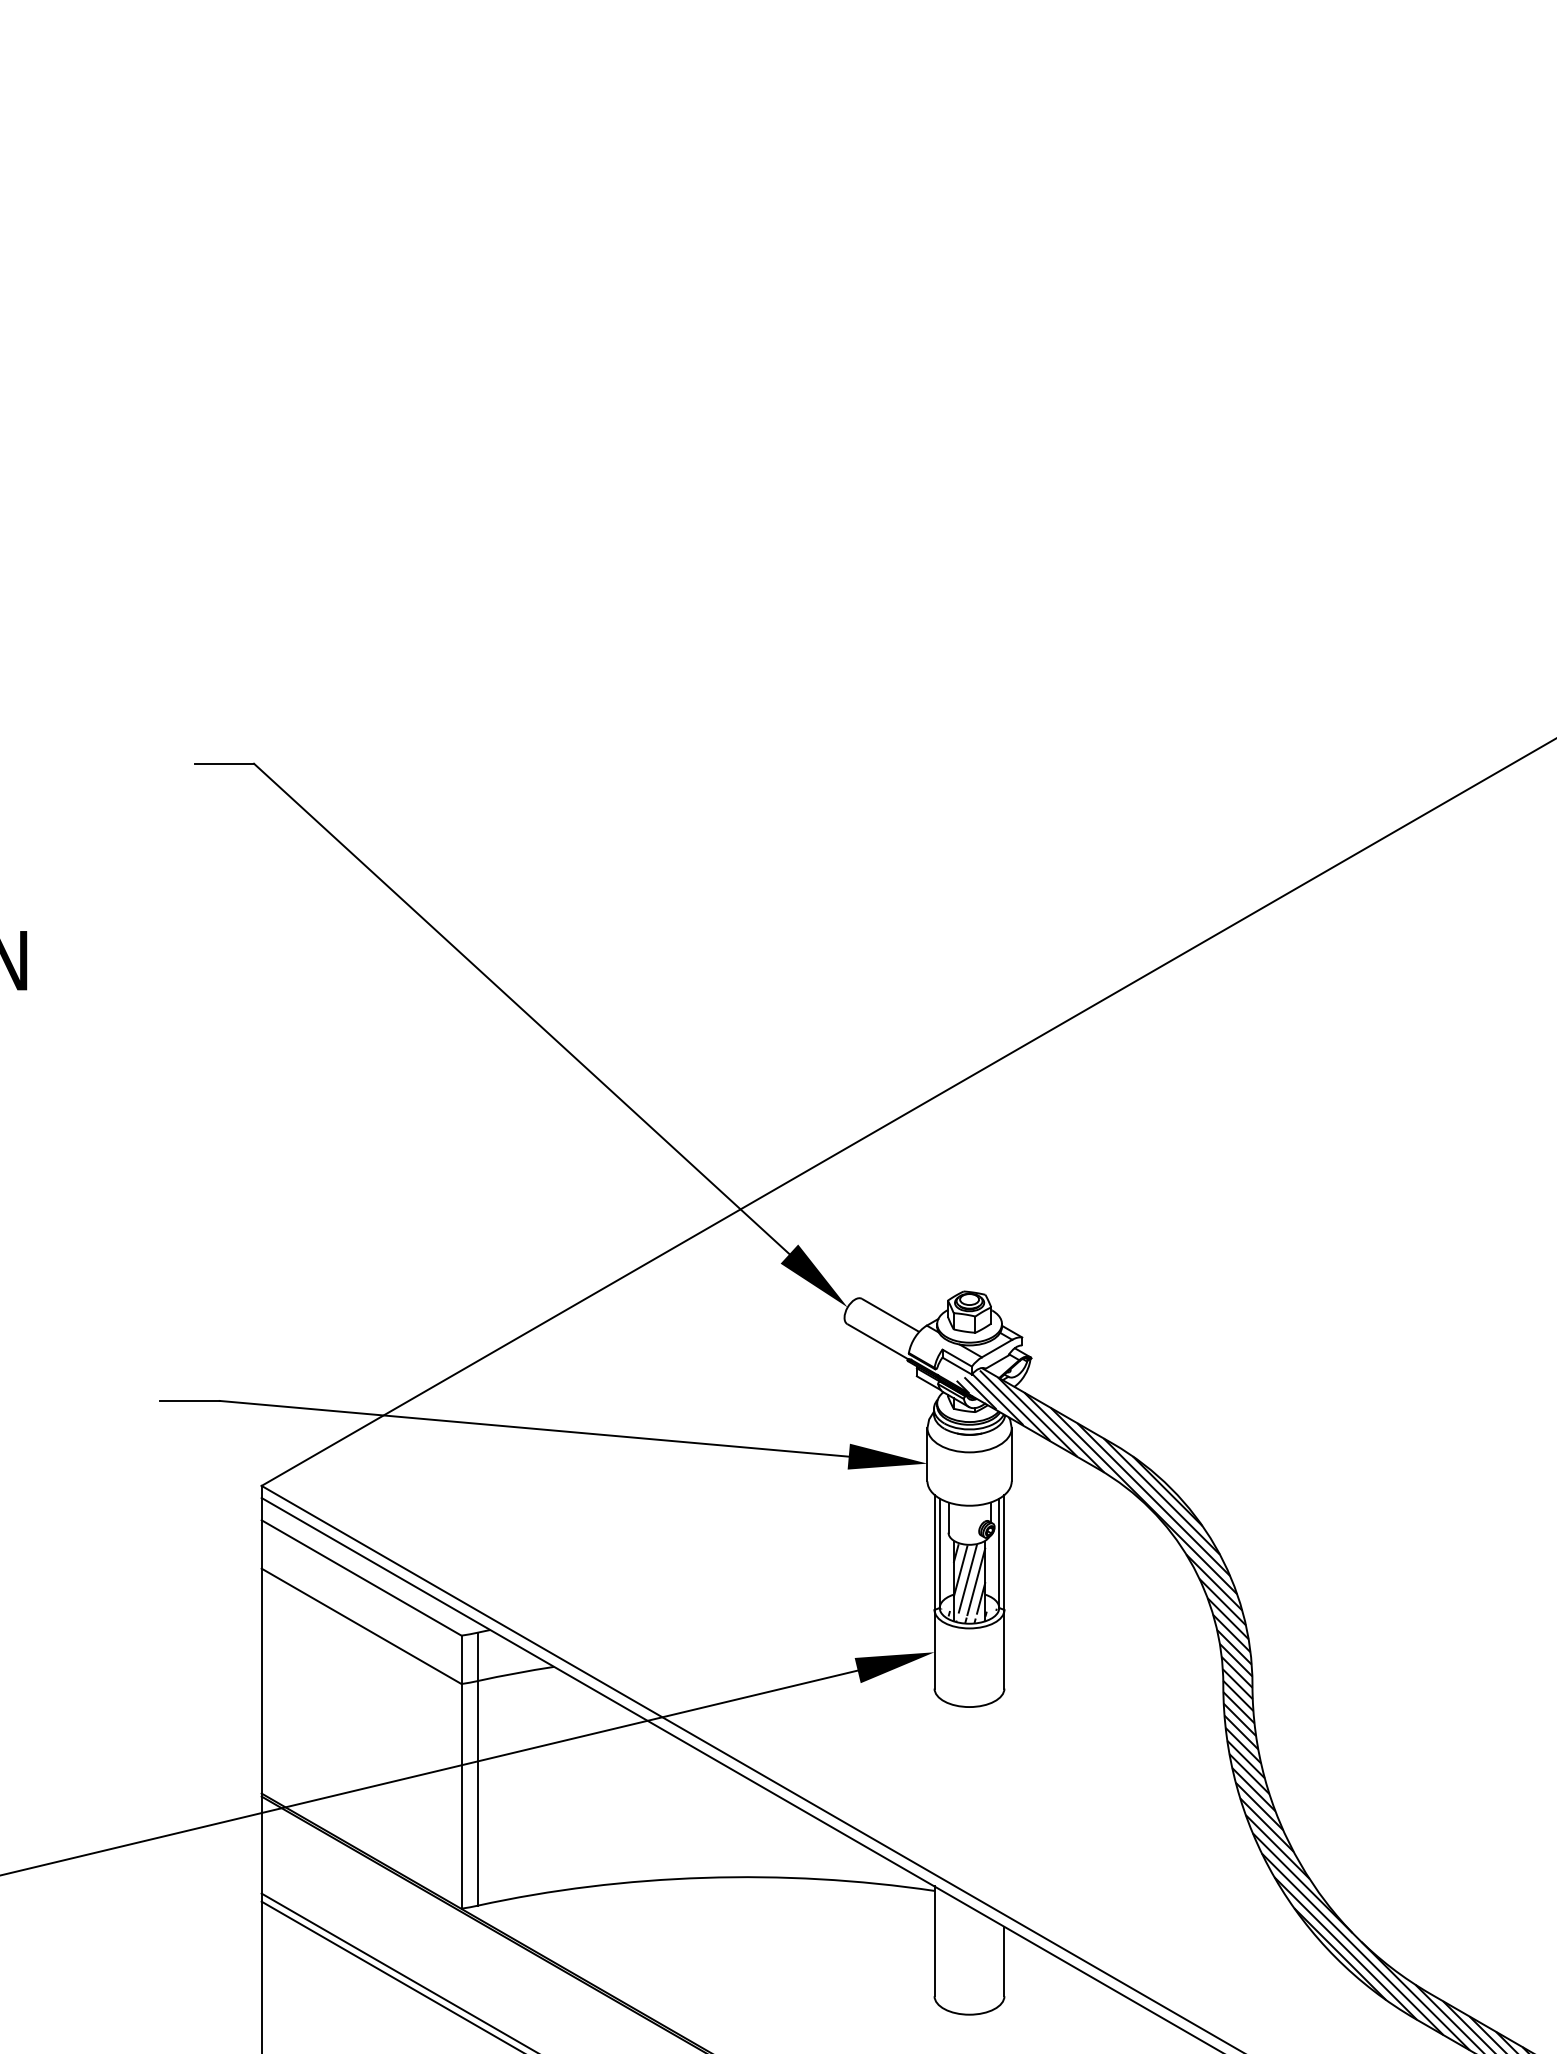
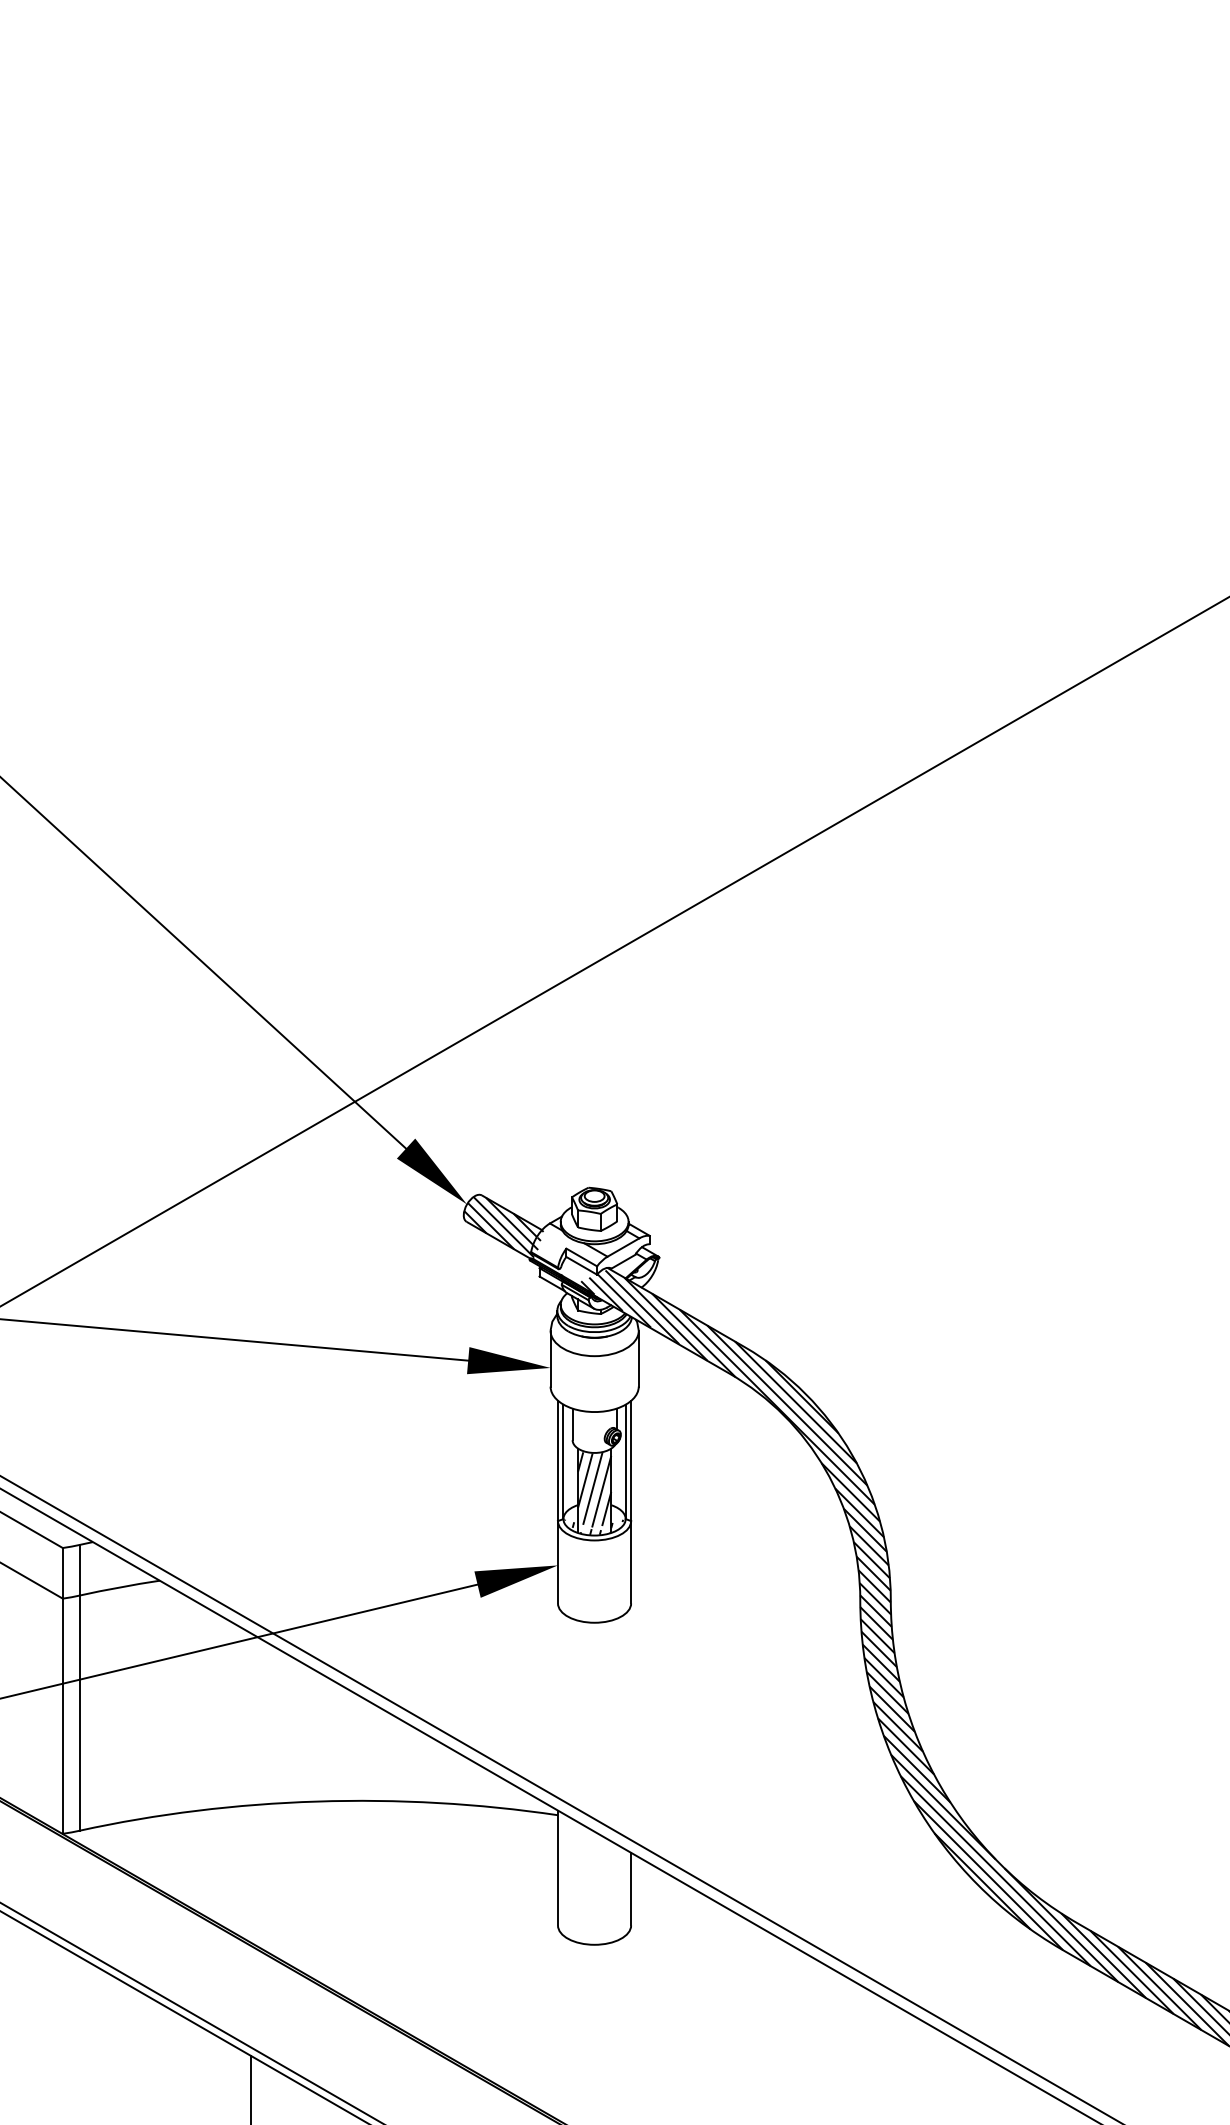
hatch: (882, 1329) -> (503, 1227), added

